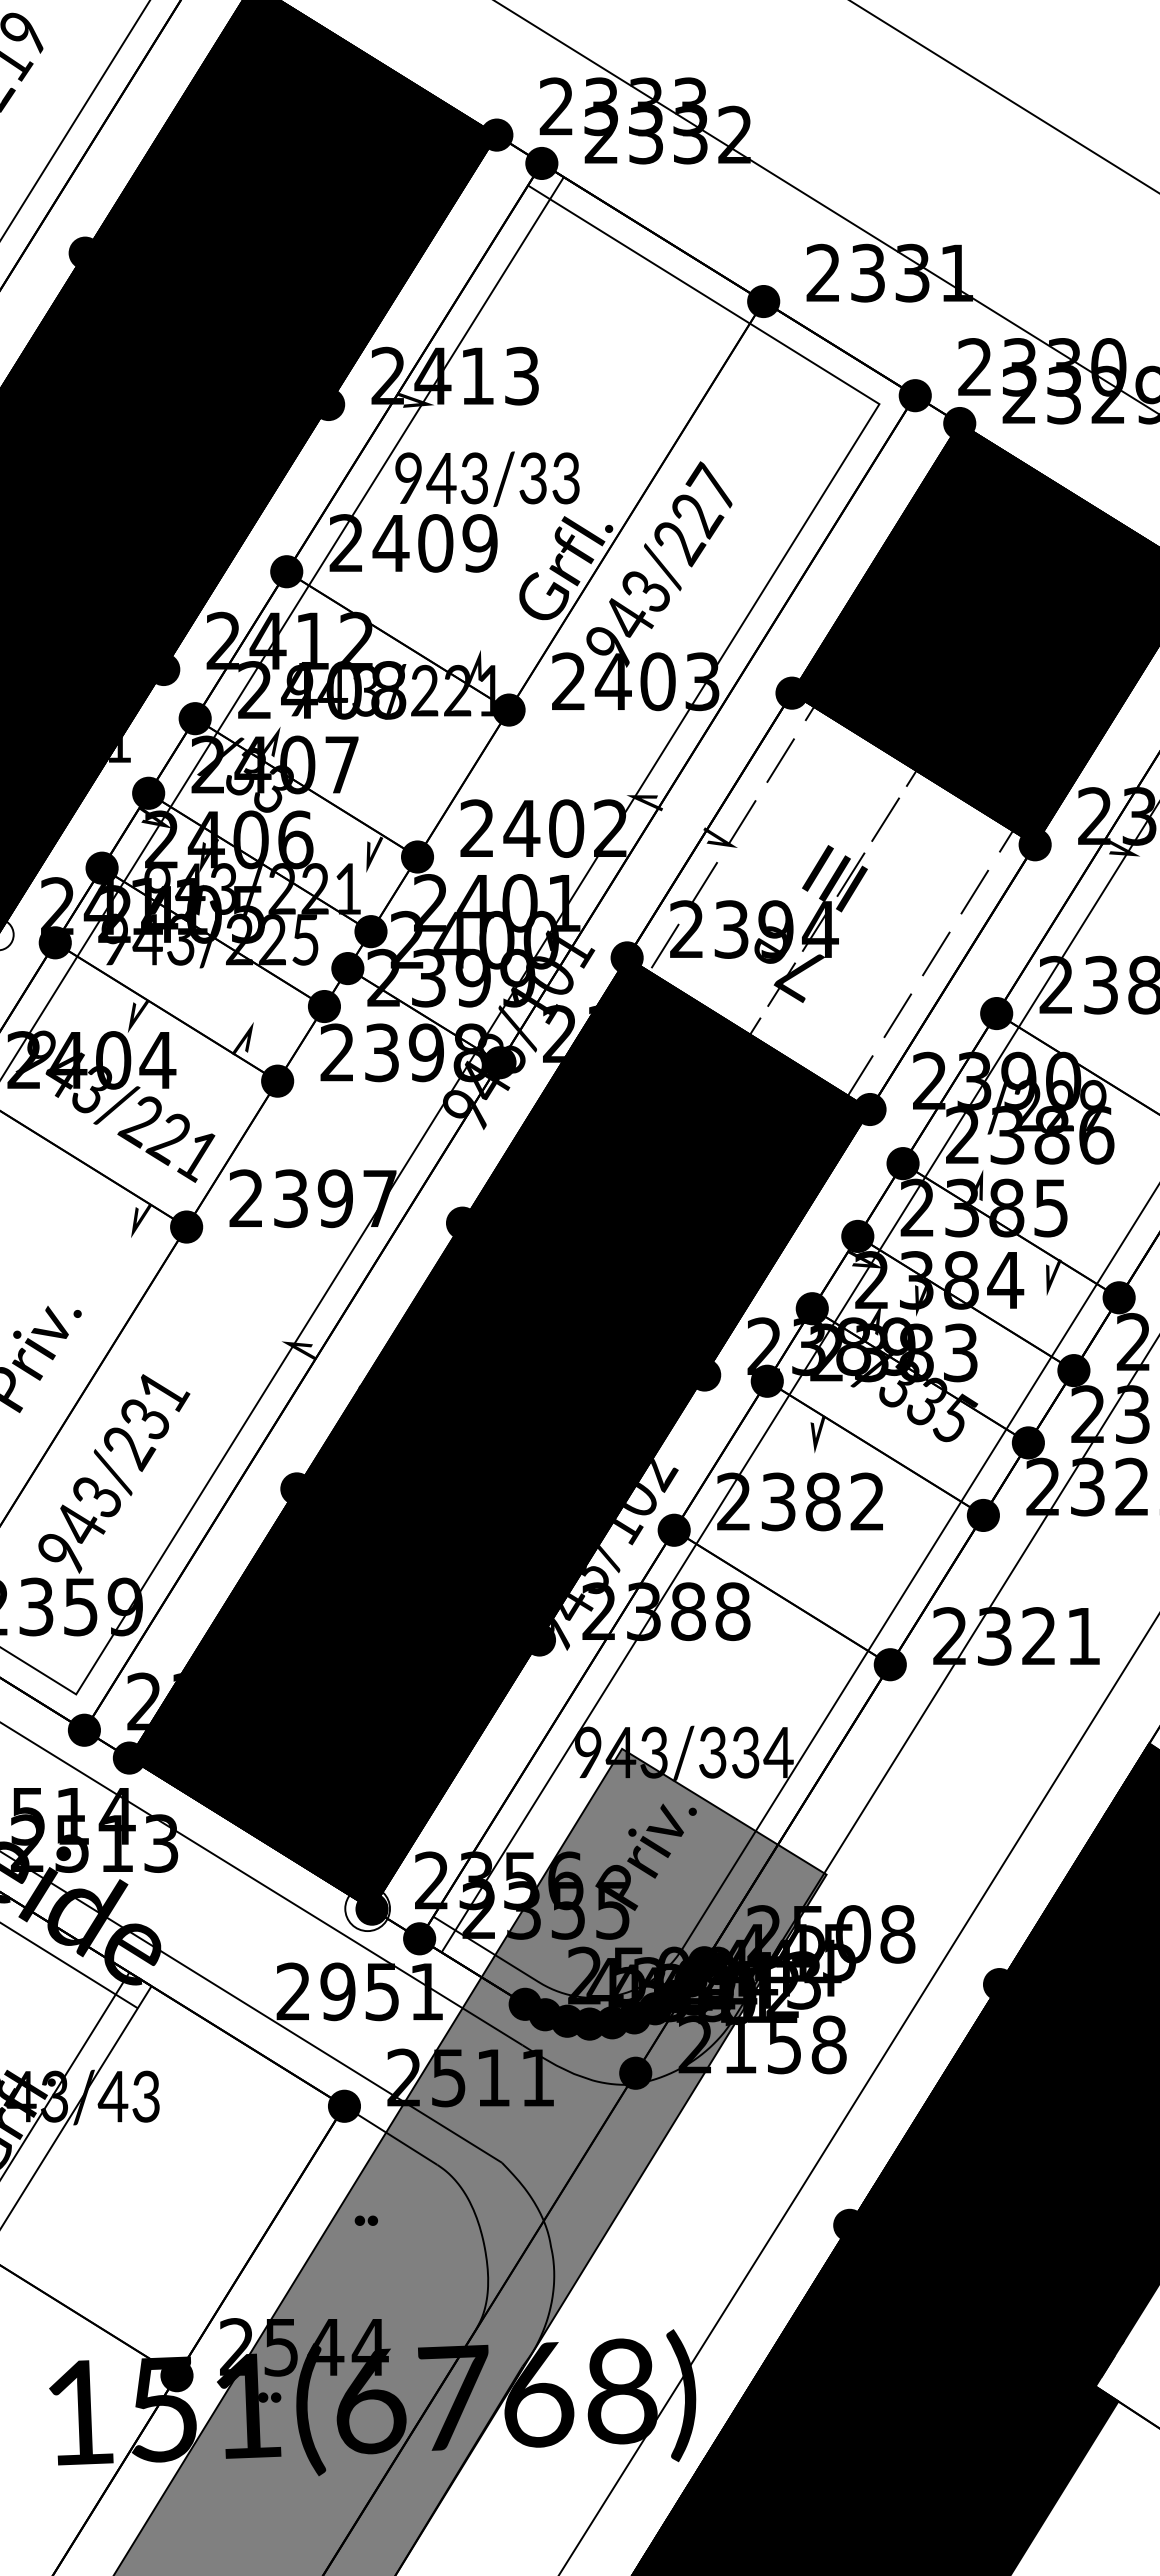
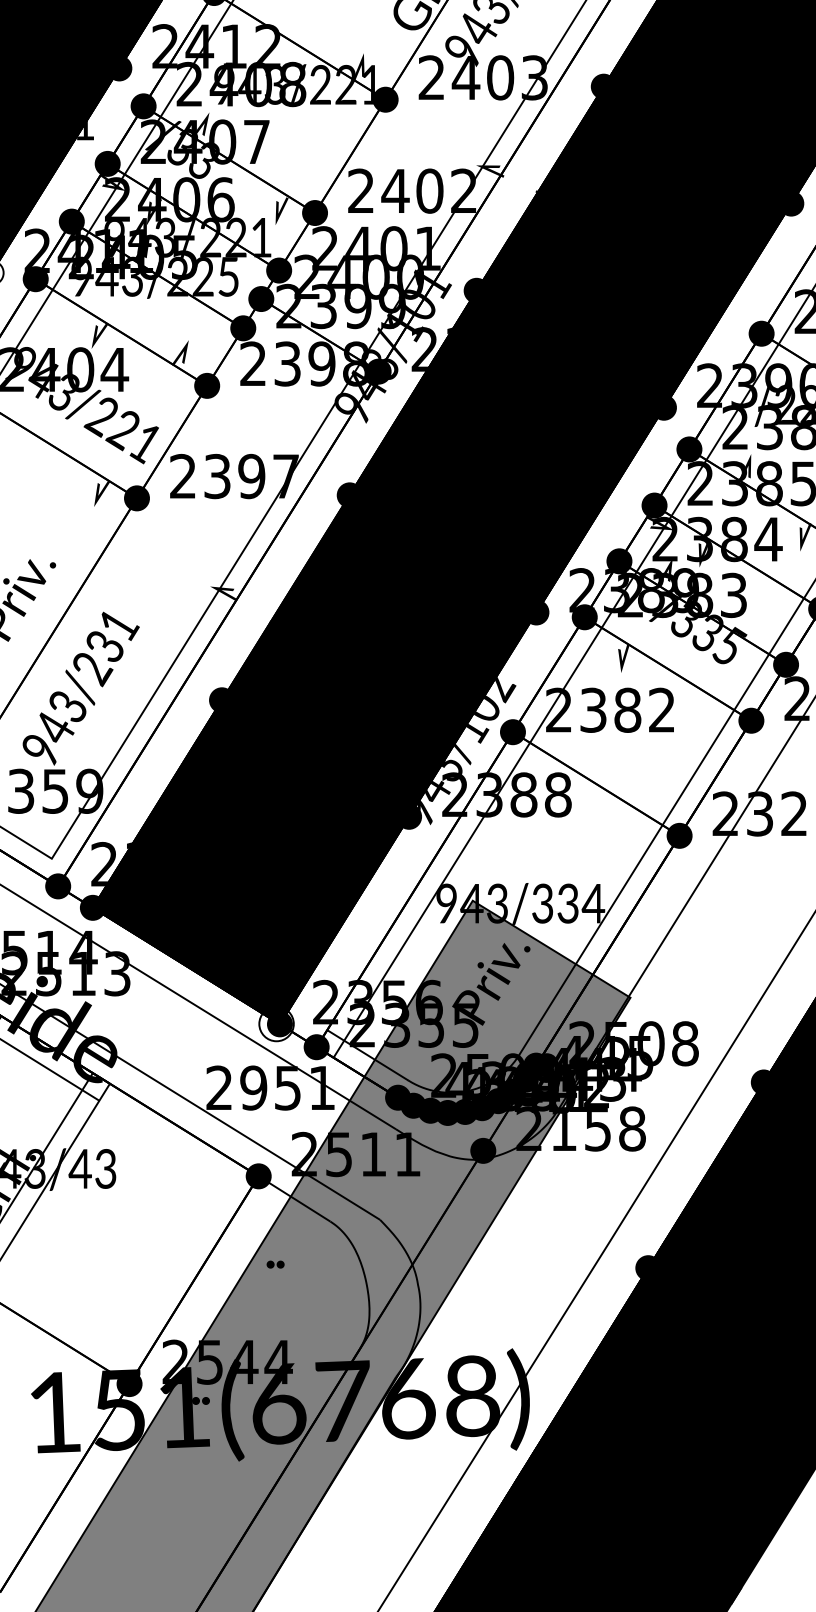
fill: (831, 901) -> (634, 247), added

